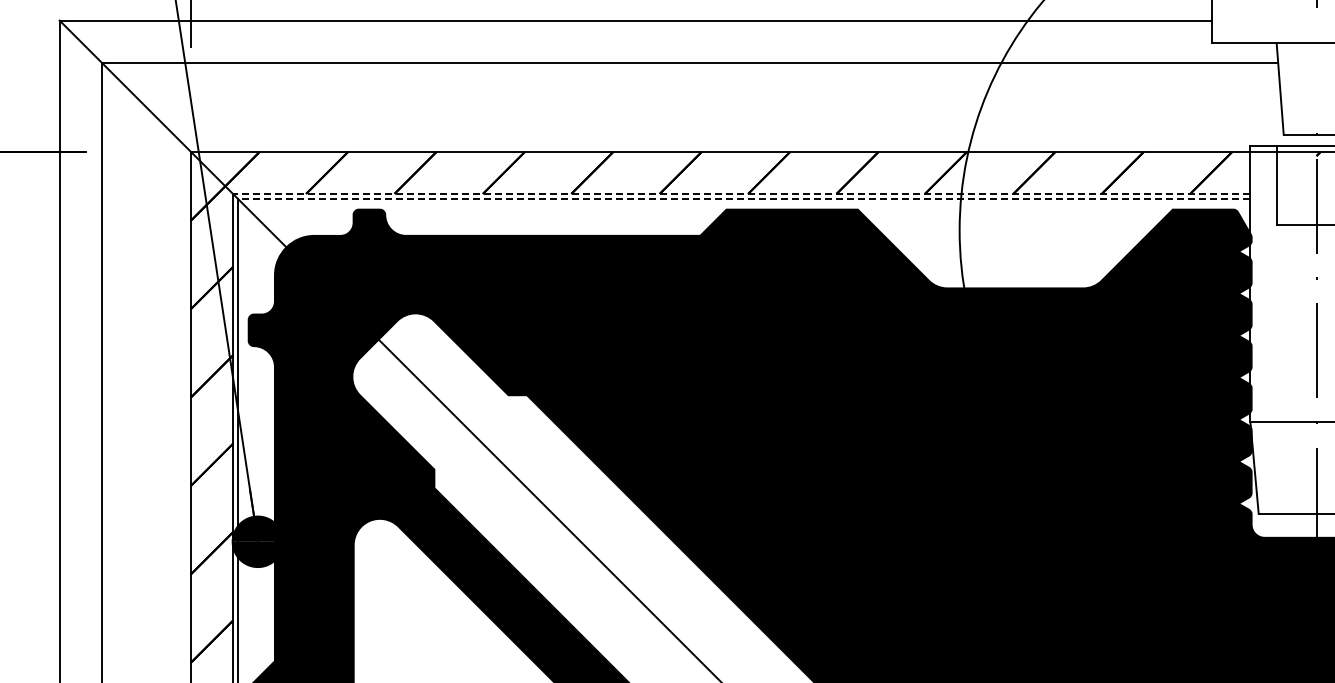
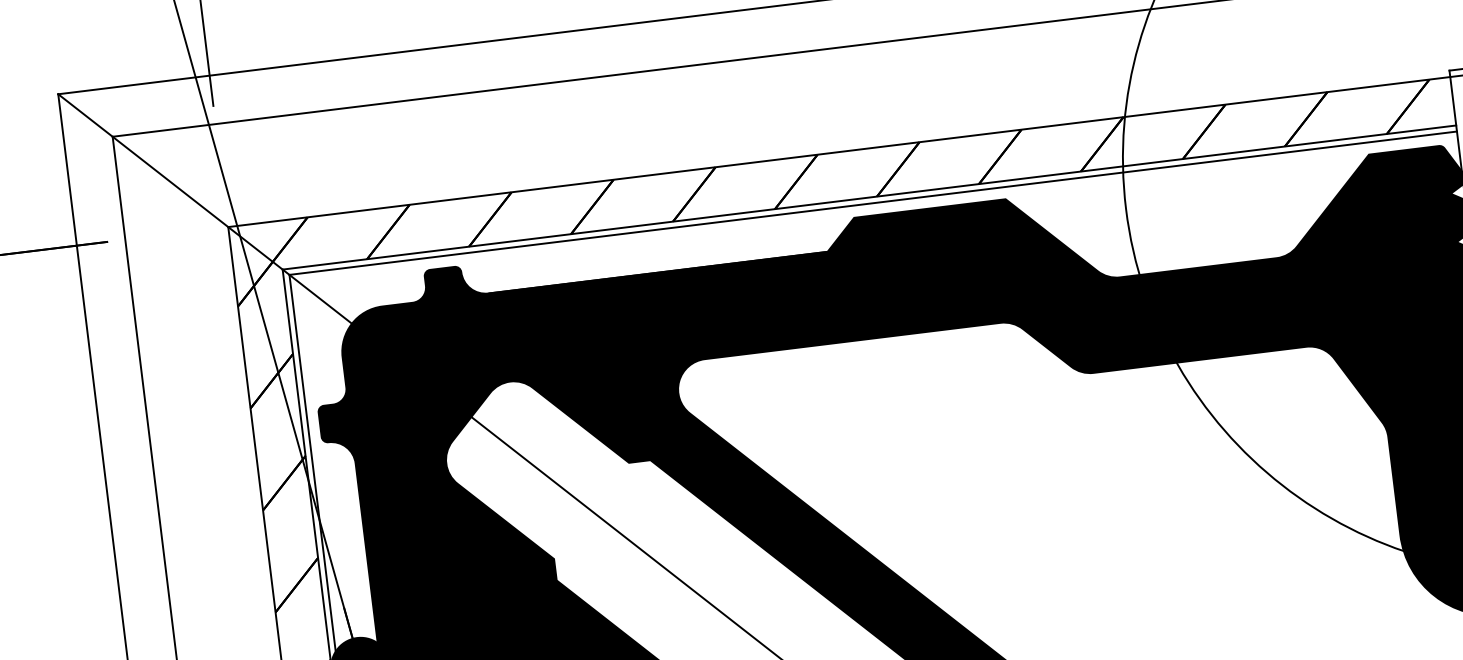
line: (741, 193) -> (869, 197), dashed -> solid
line: (743, 199) -> (872, 203), dashed -> solid

